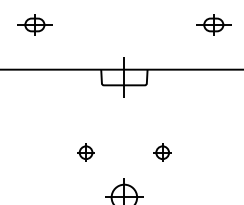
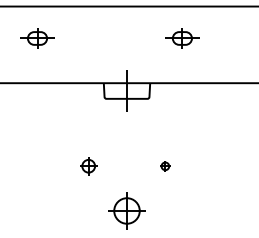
part: (213, 24) -> (182, 38), moved
part: (162, 152) -> (165, 166), size x0.6

